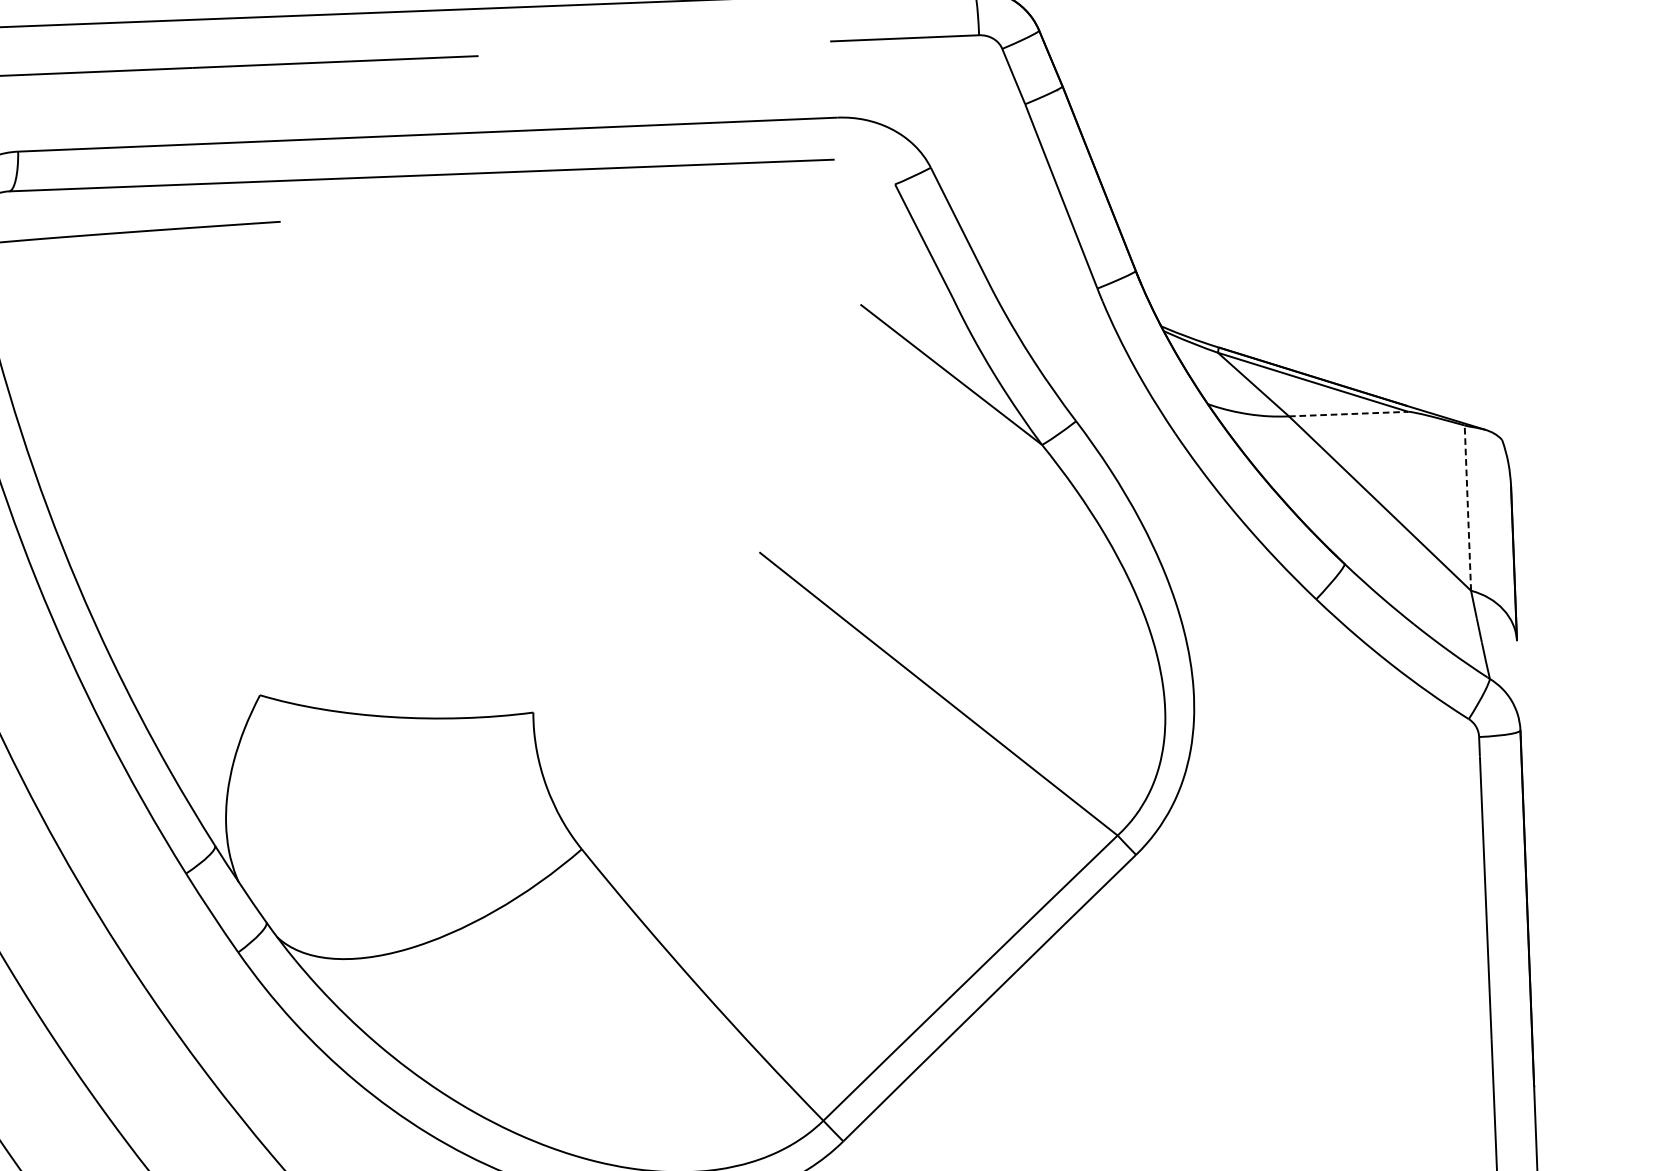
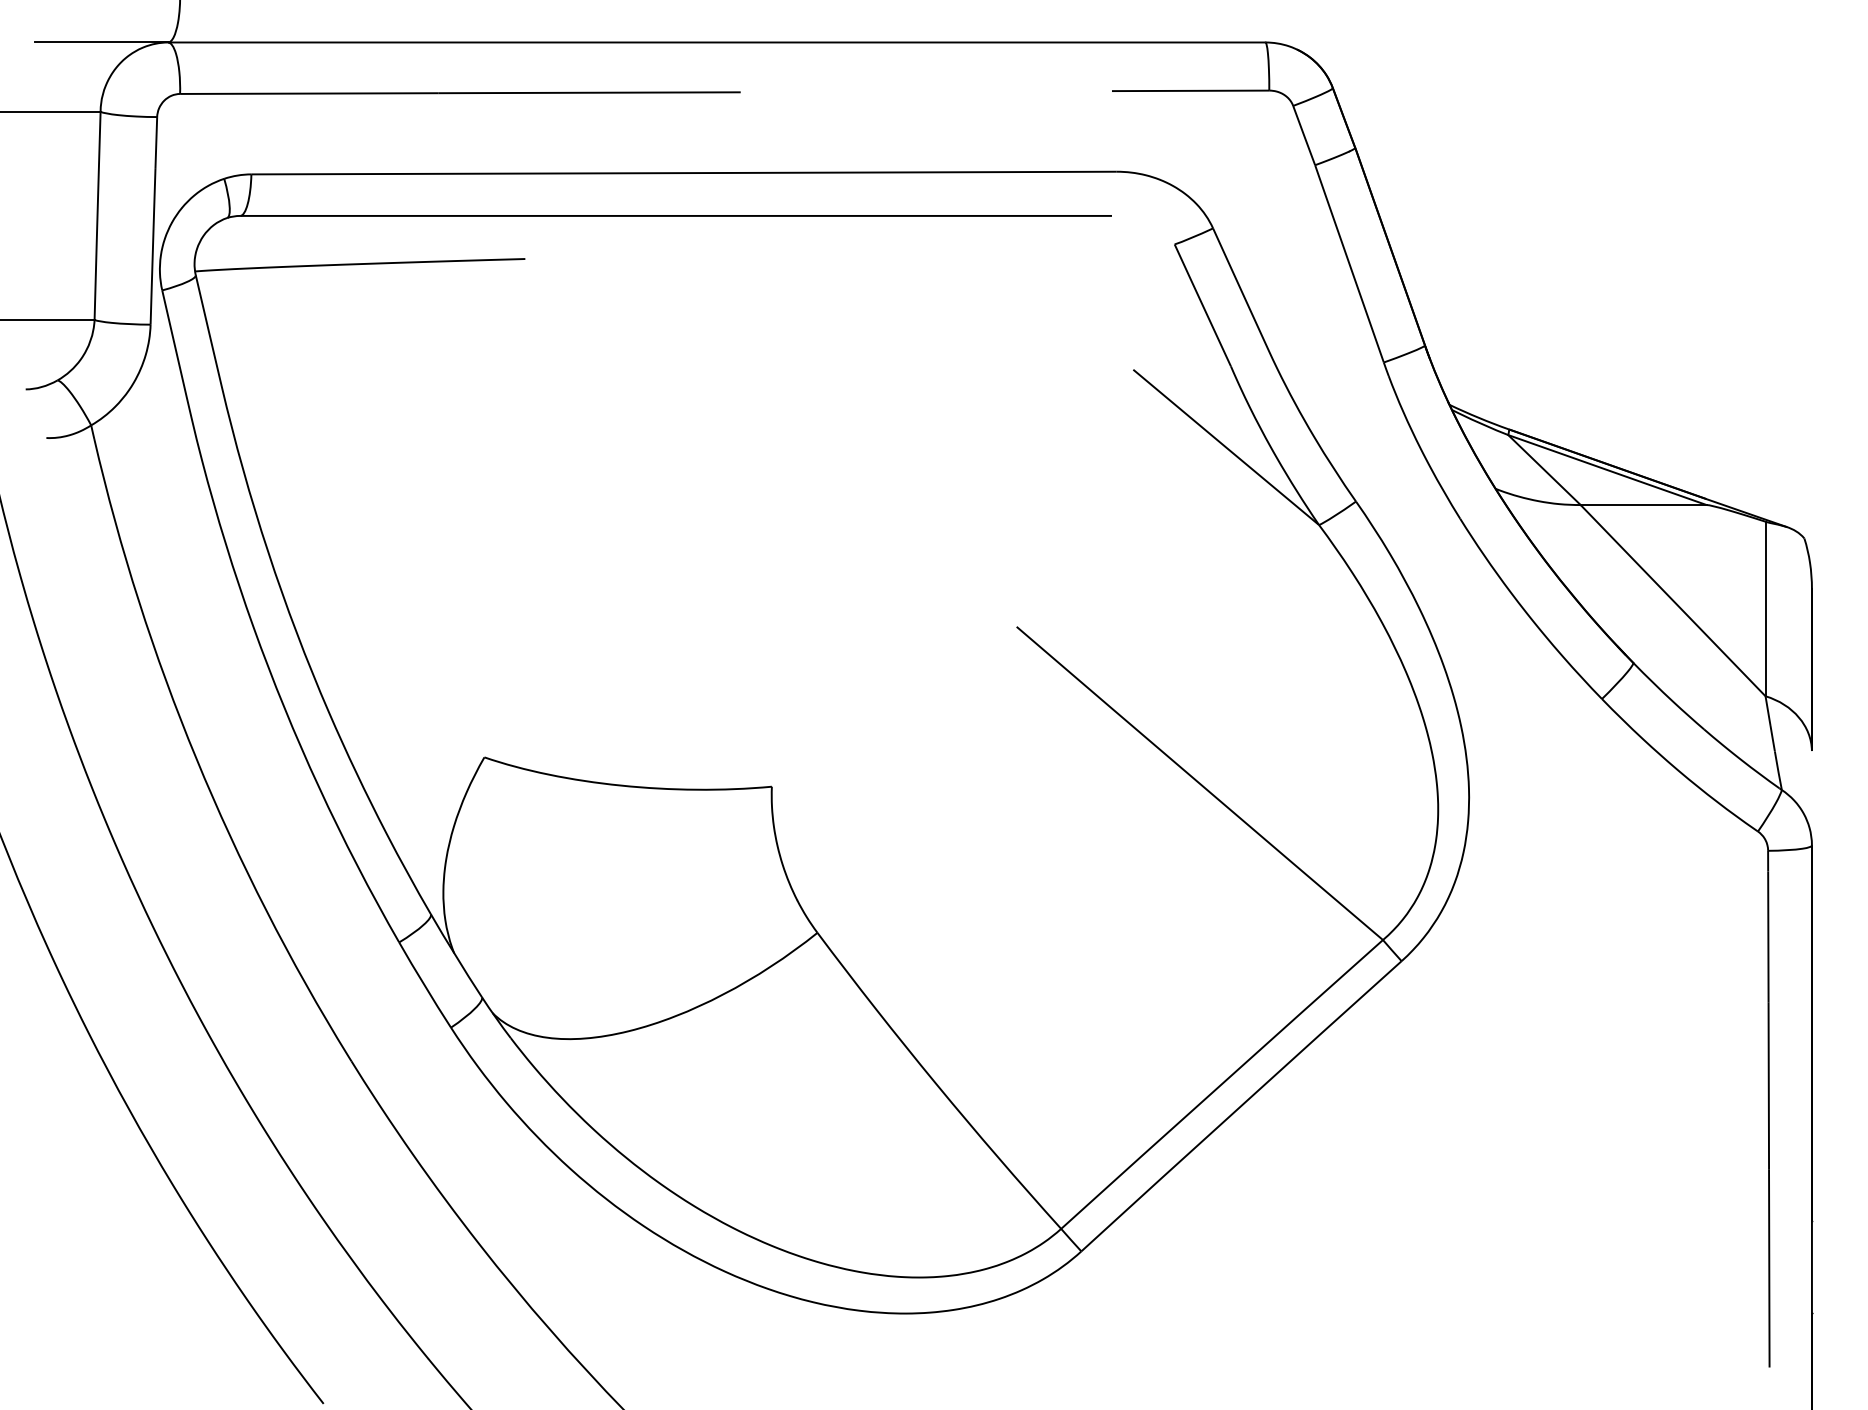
line: (1348, 414) -> (1643, 505), dashed -> solid
line: (1467, 507) -> (1765, 608), dashed -> solid

